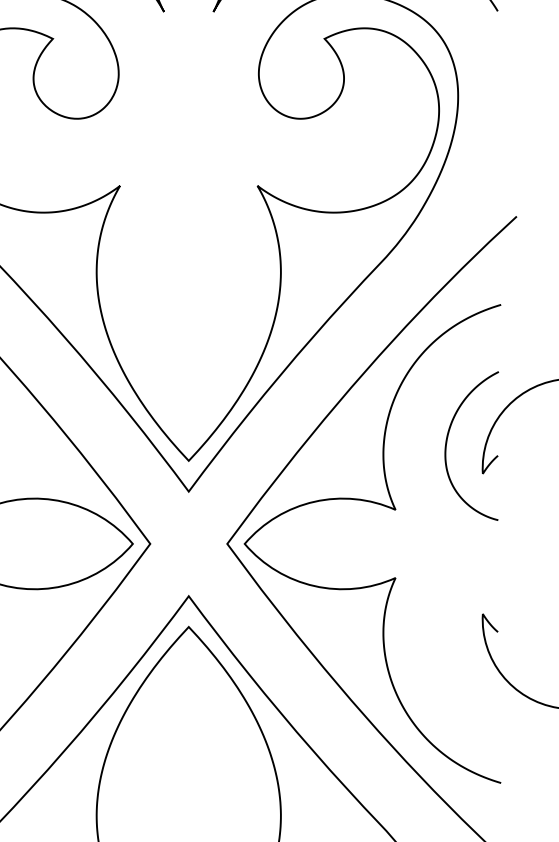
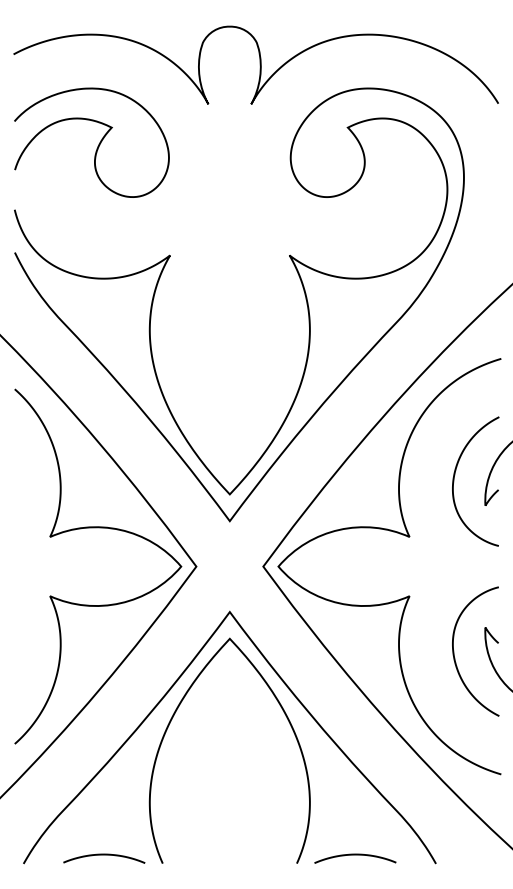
curve: (447, 641) -> (454, 651), added

